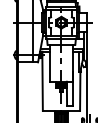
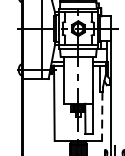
line: (80, 92) -> (102, 117), solid -> dashed

